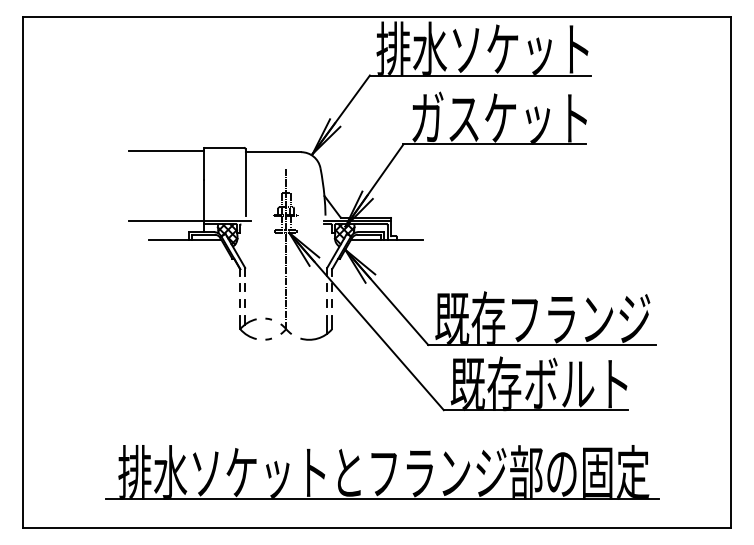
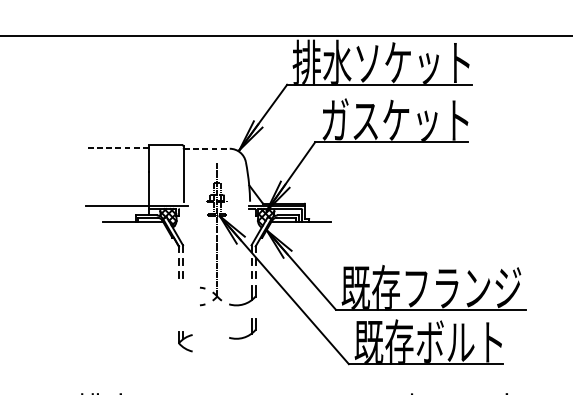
line: (166, 151) -> (117, 148), solid -> dashed
line: (274, 152) -> (207, 149), solid -> dashed
part: (247, 327) -> (184, 341), moved
part: (320, 376) -> (245, 336), added

